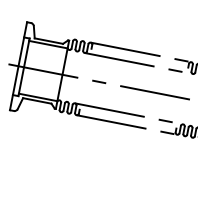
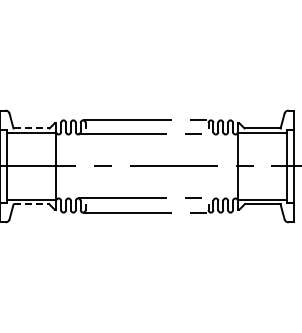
line: (49, 41) -> (32, 128), solid -> dashed
line: (38, 101) -> (32, 204), solid -> dashed

